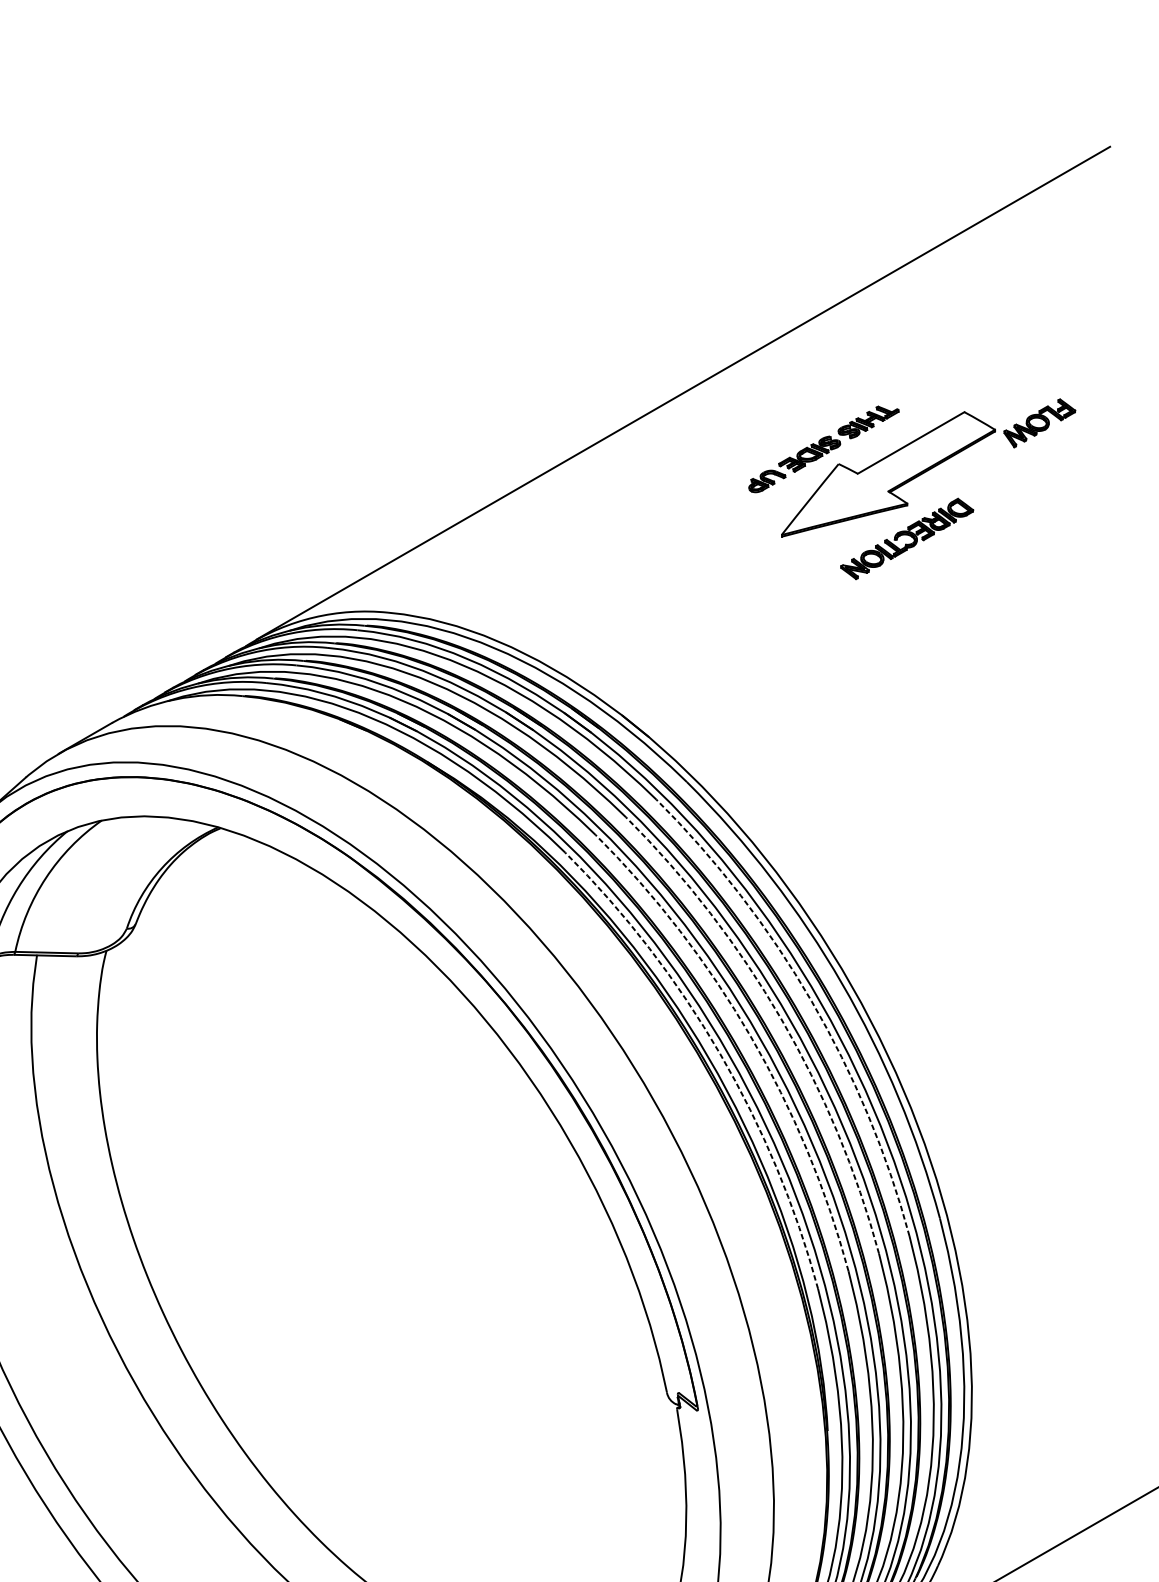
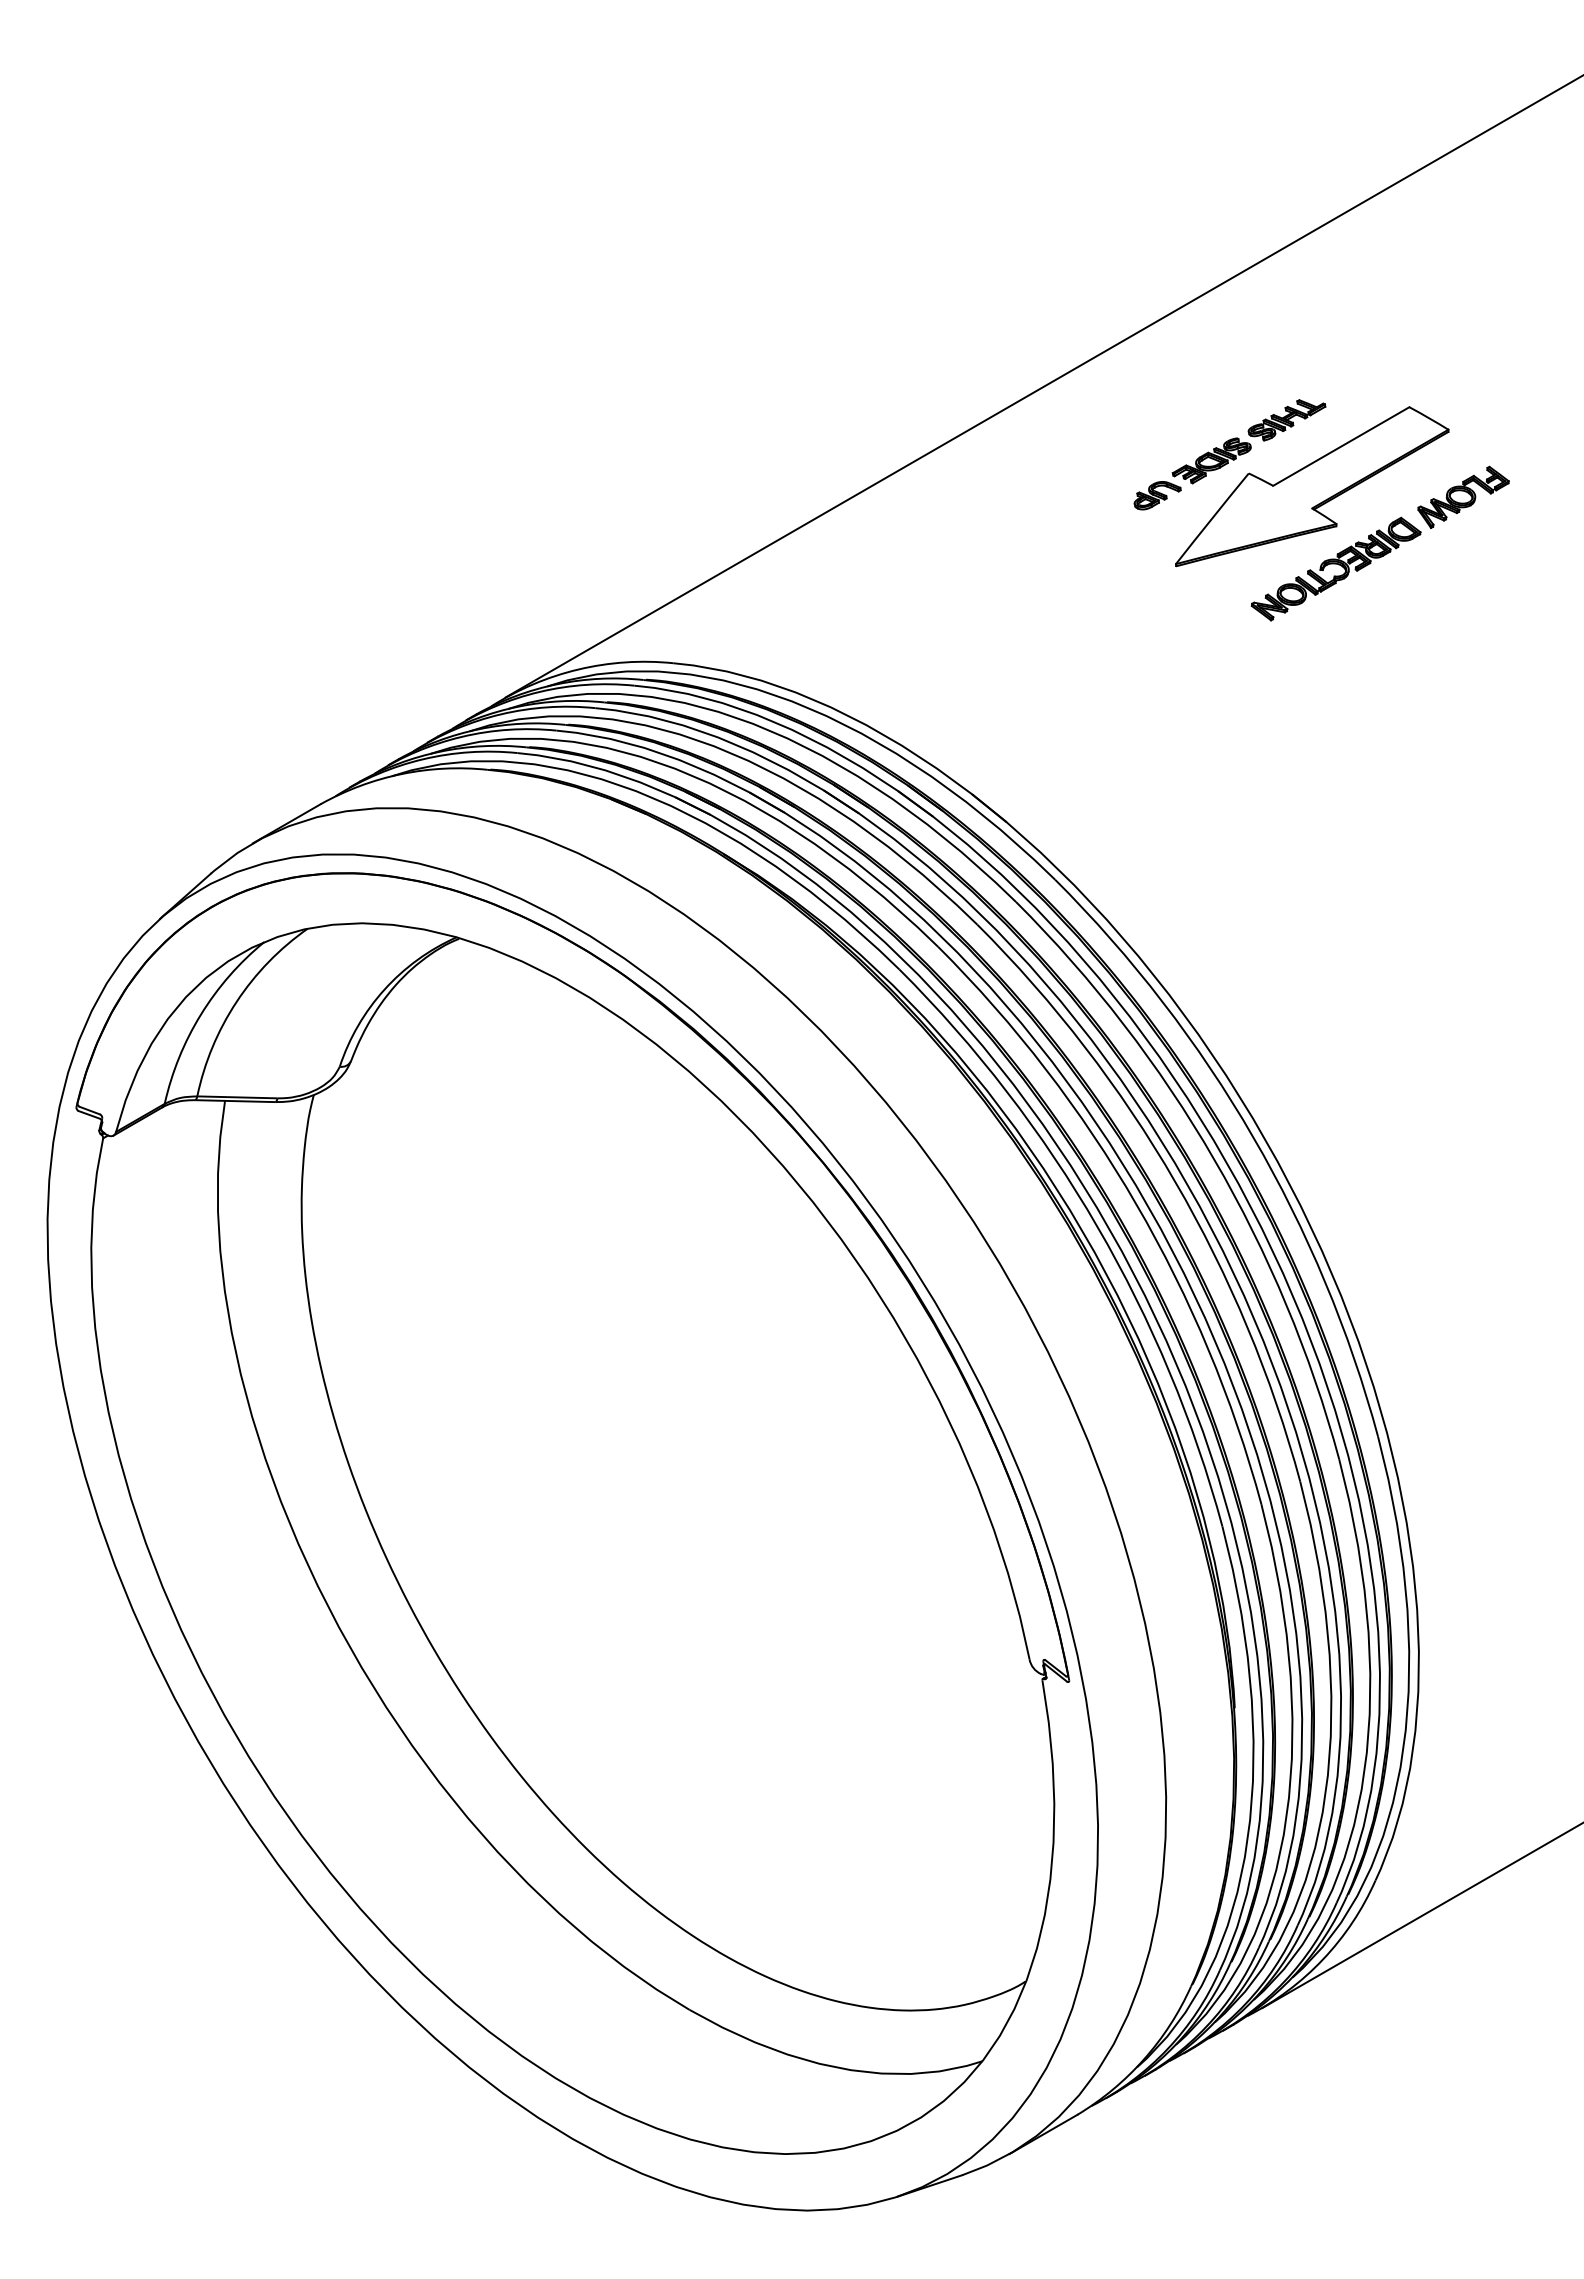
part: (1039, 422) -> (1463, 496), moved
arc: (811, 1001) -> (1214, 1159), dashed -> solid
arc: (781, 1018) -> (1175, 1181), dashed -> solid
arc: (750, 1036) -> (1136, 1204), dashed -> solid
arc: (720, 1053) -> (1097, 1226), dashed -> solid

